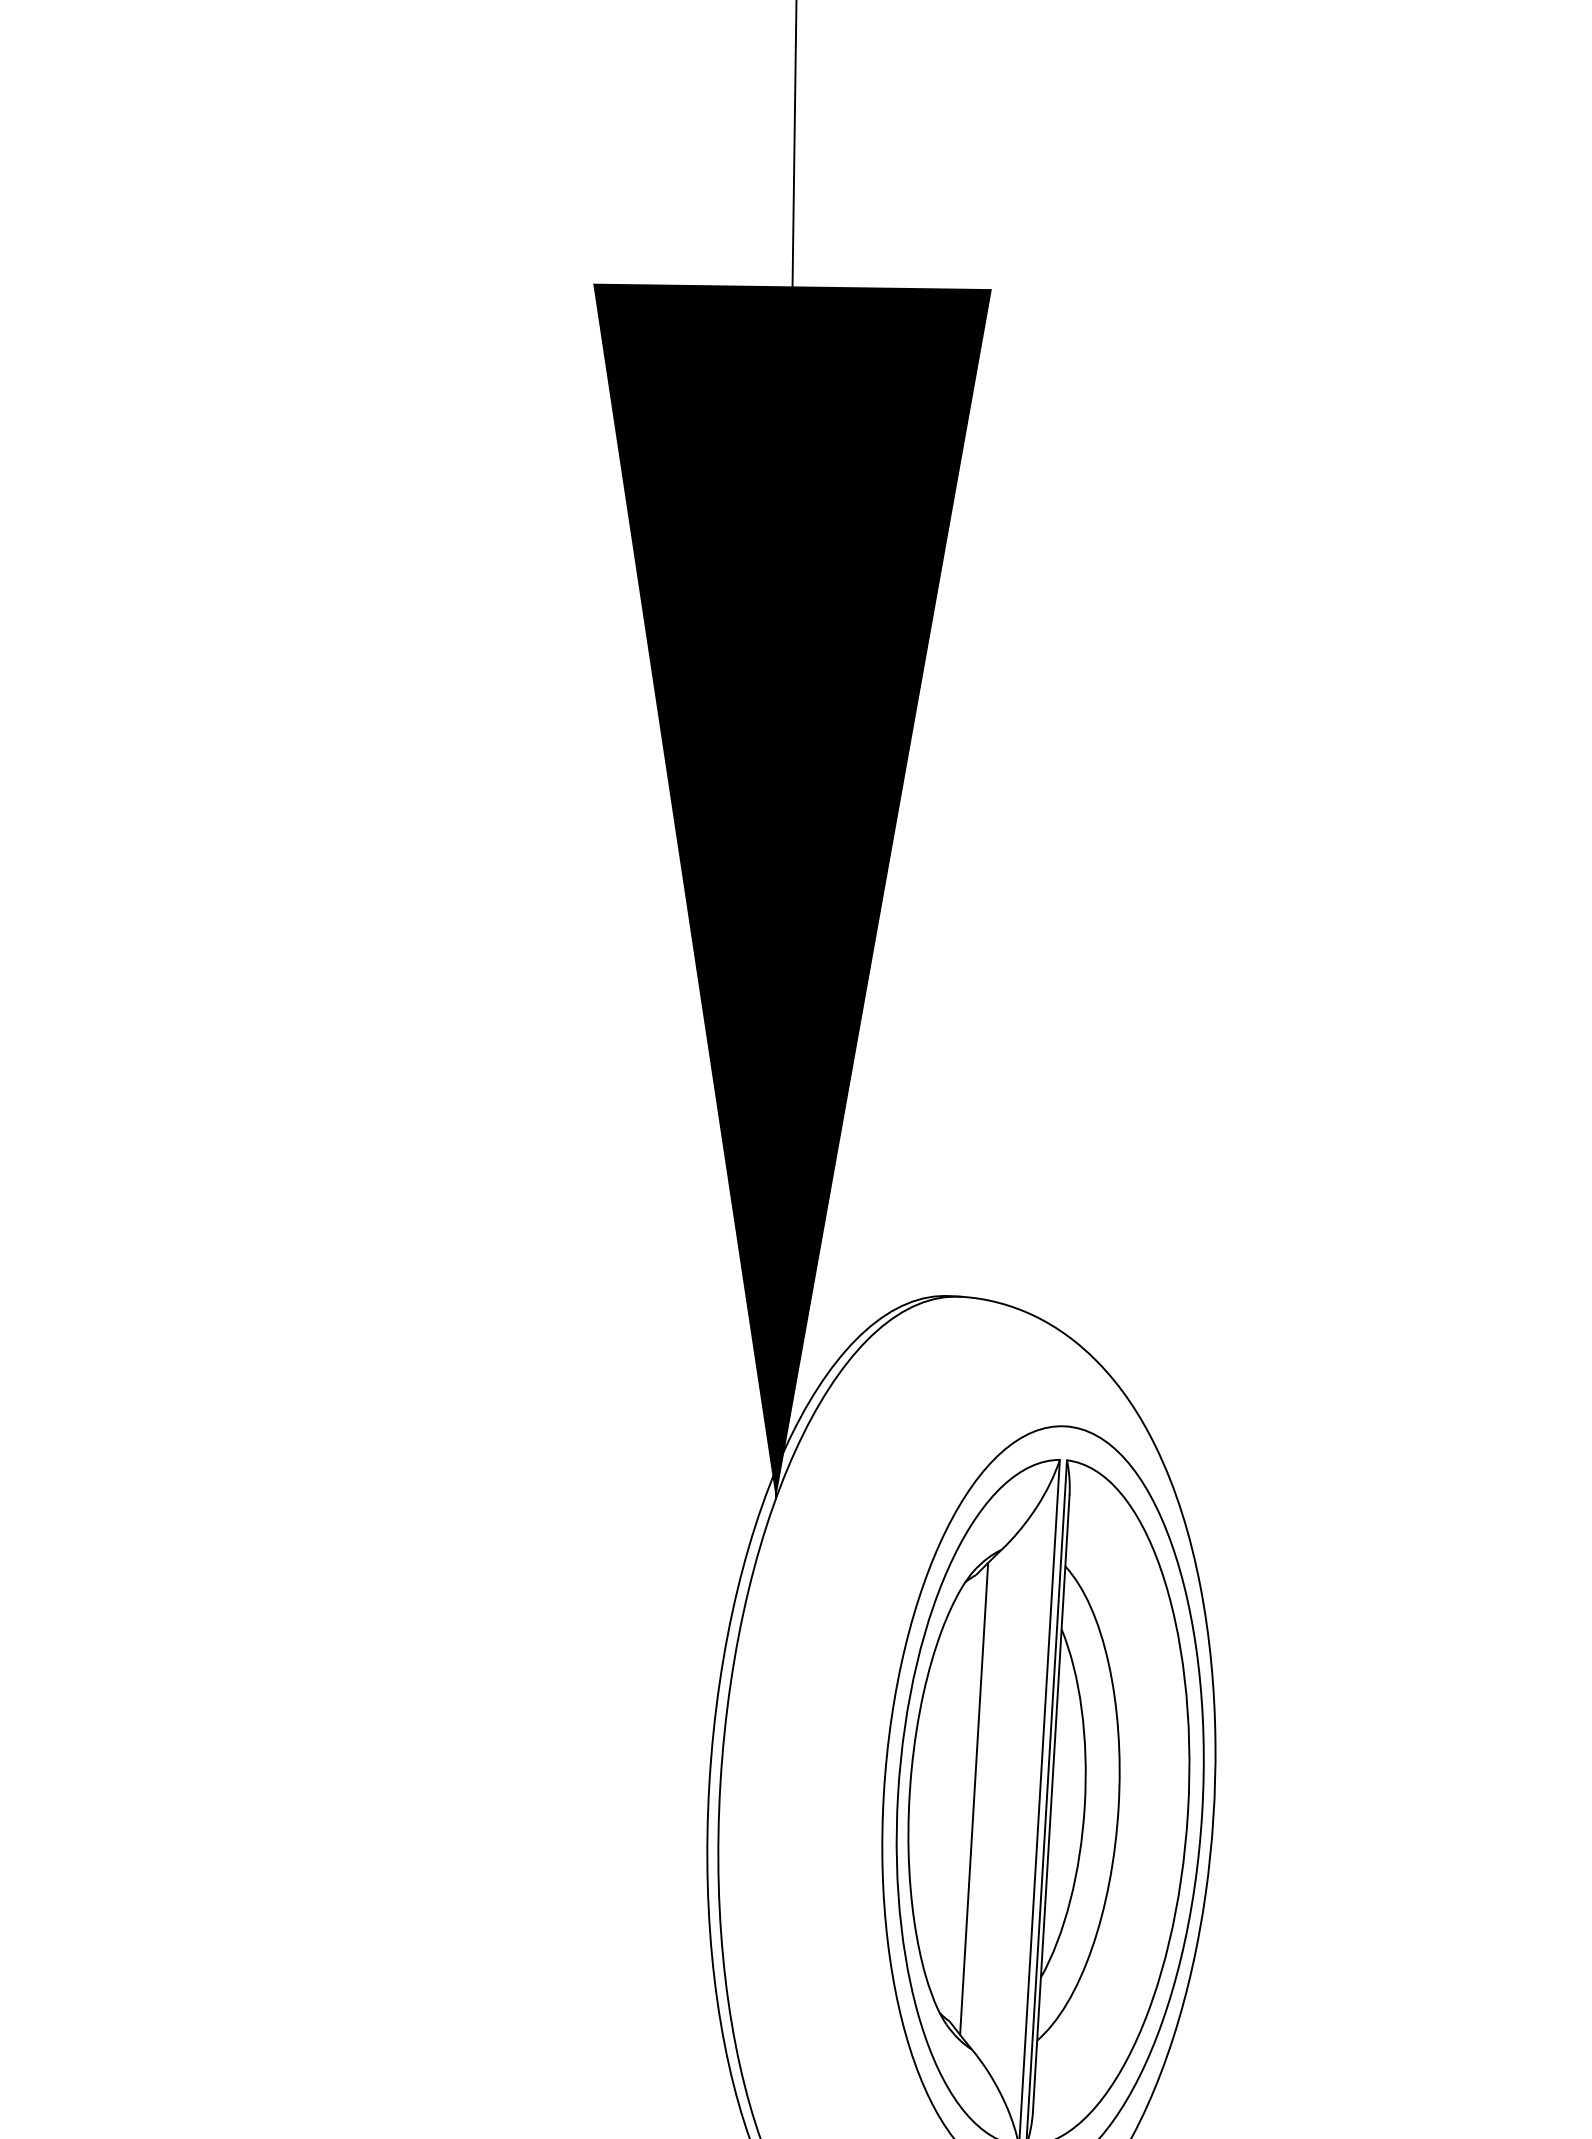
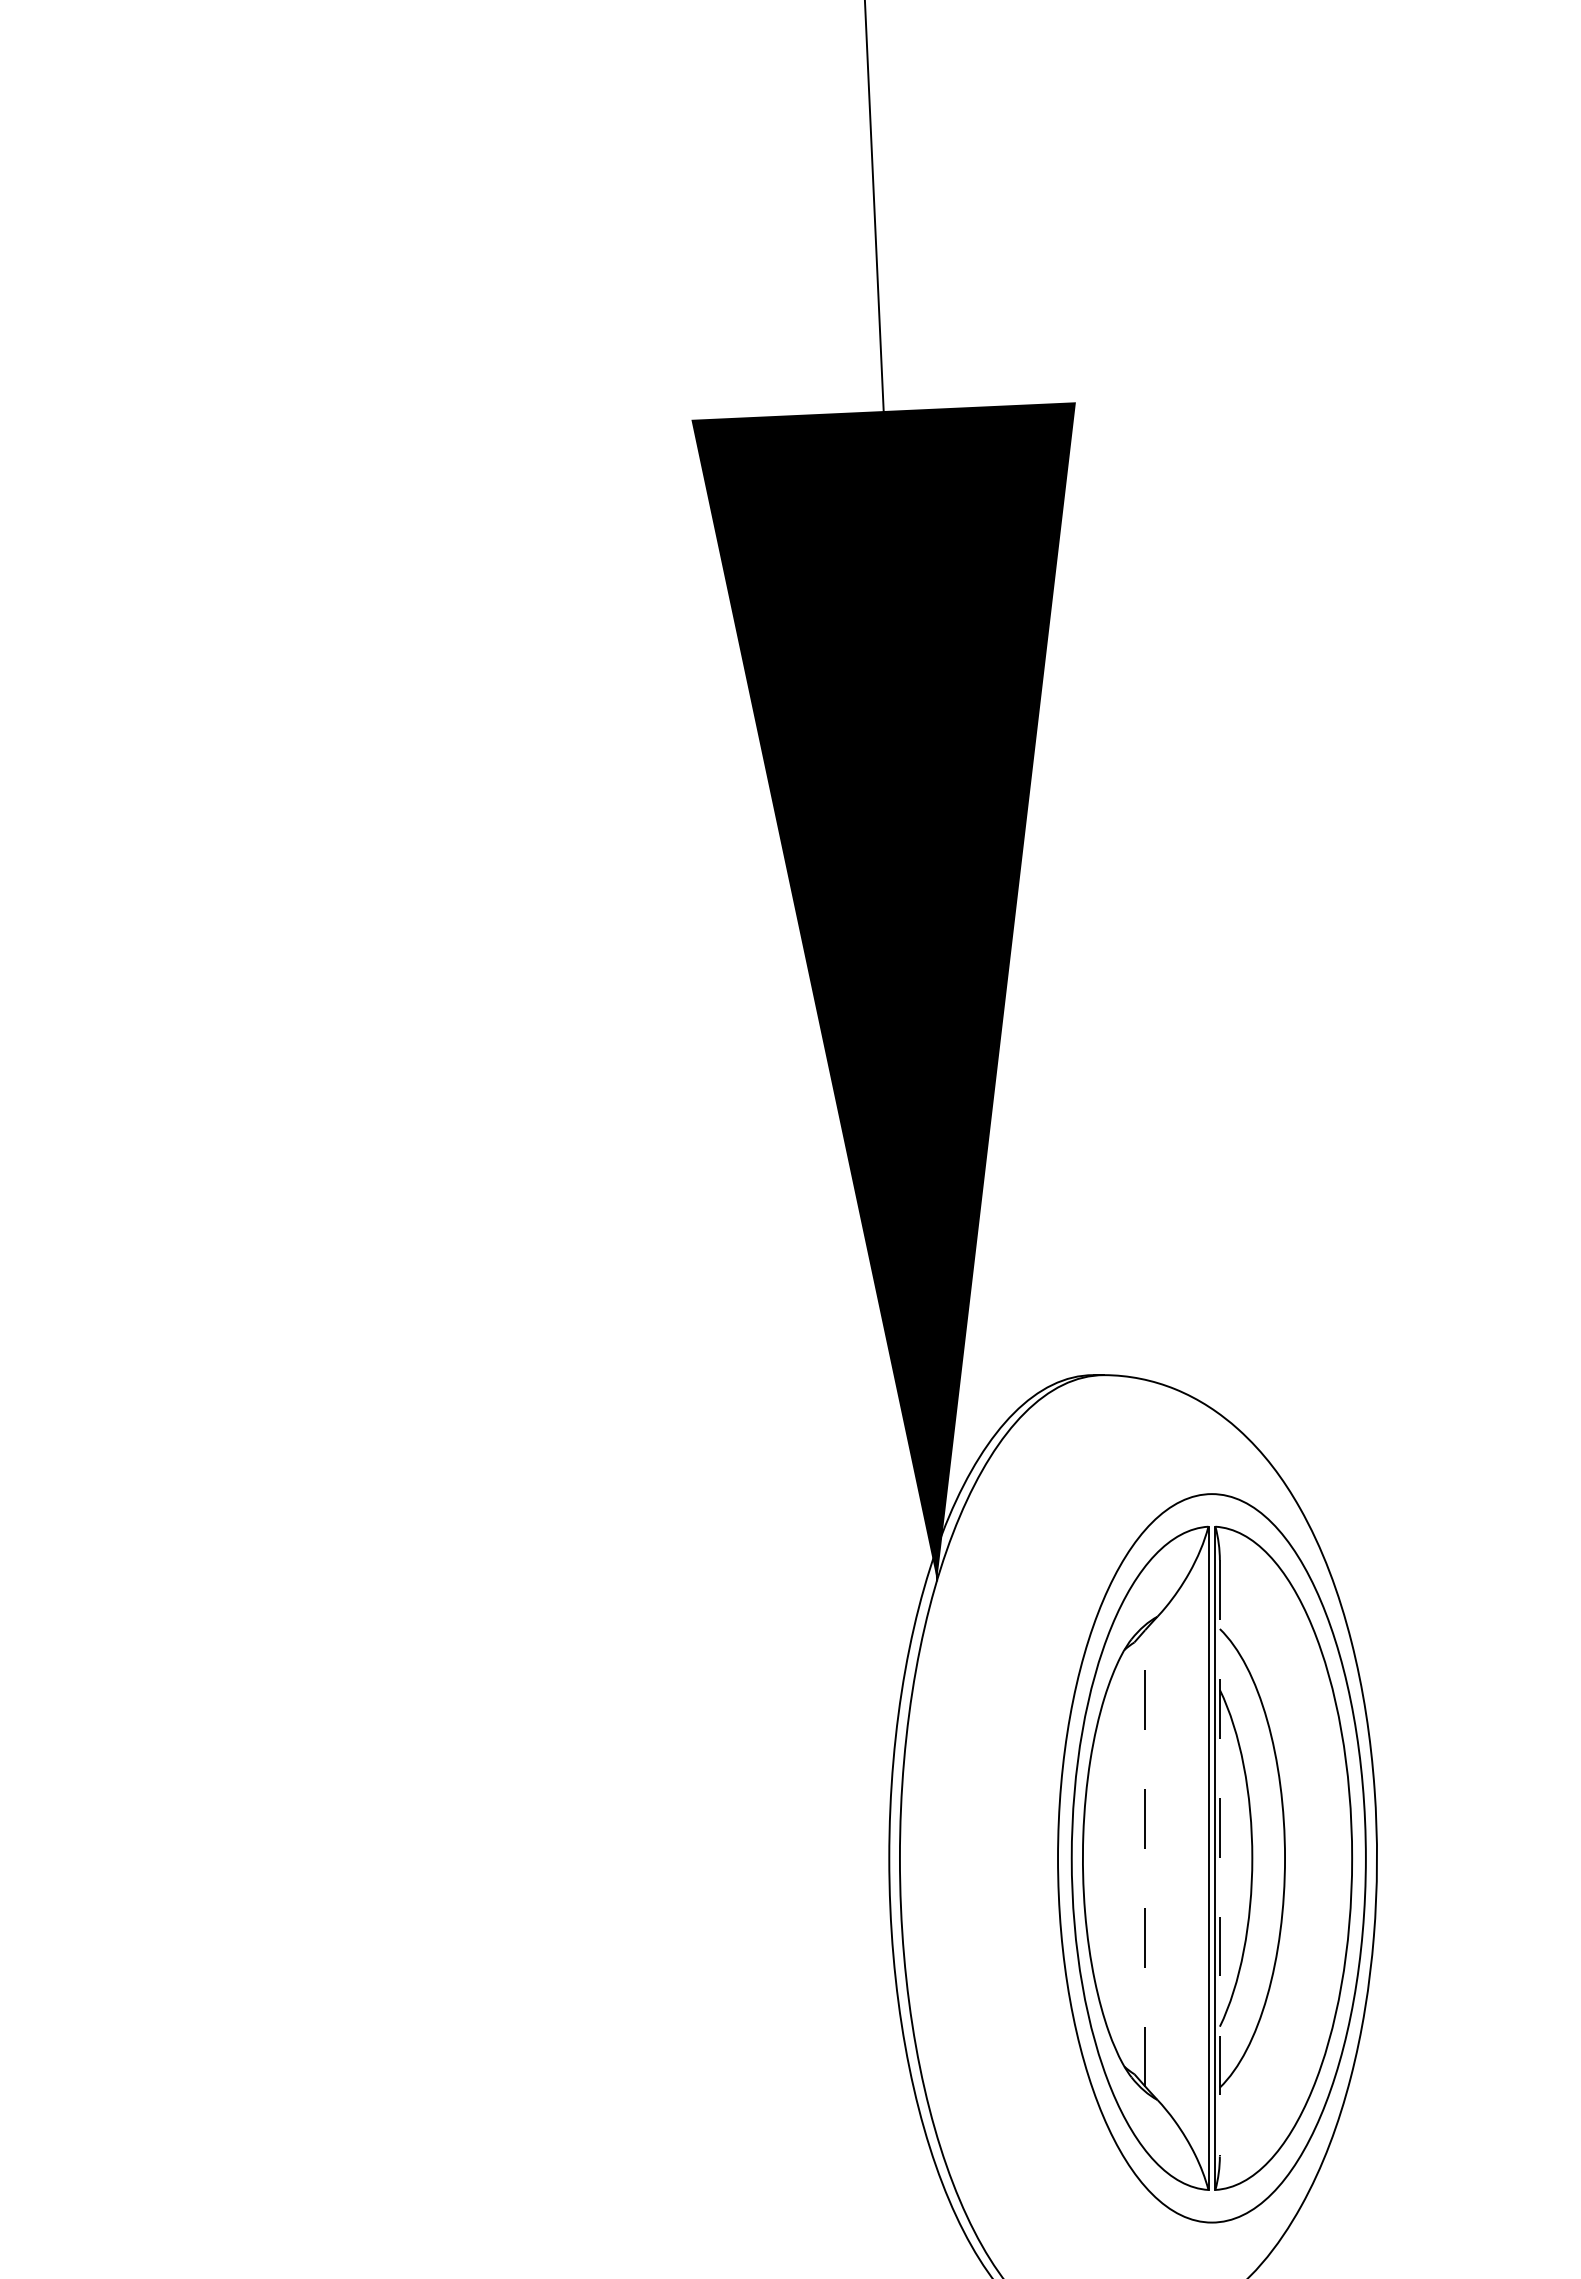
line: (974, 1798) -> (1145, 1857), solid -> dashed
line: (1050, 1803) -> (1219, 1858), solid -> dashed

